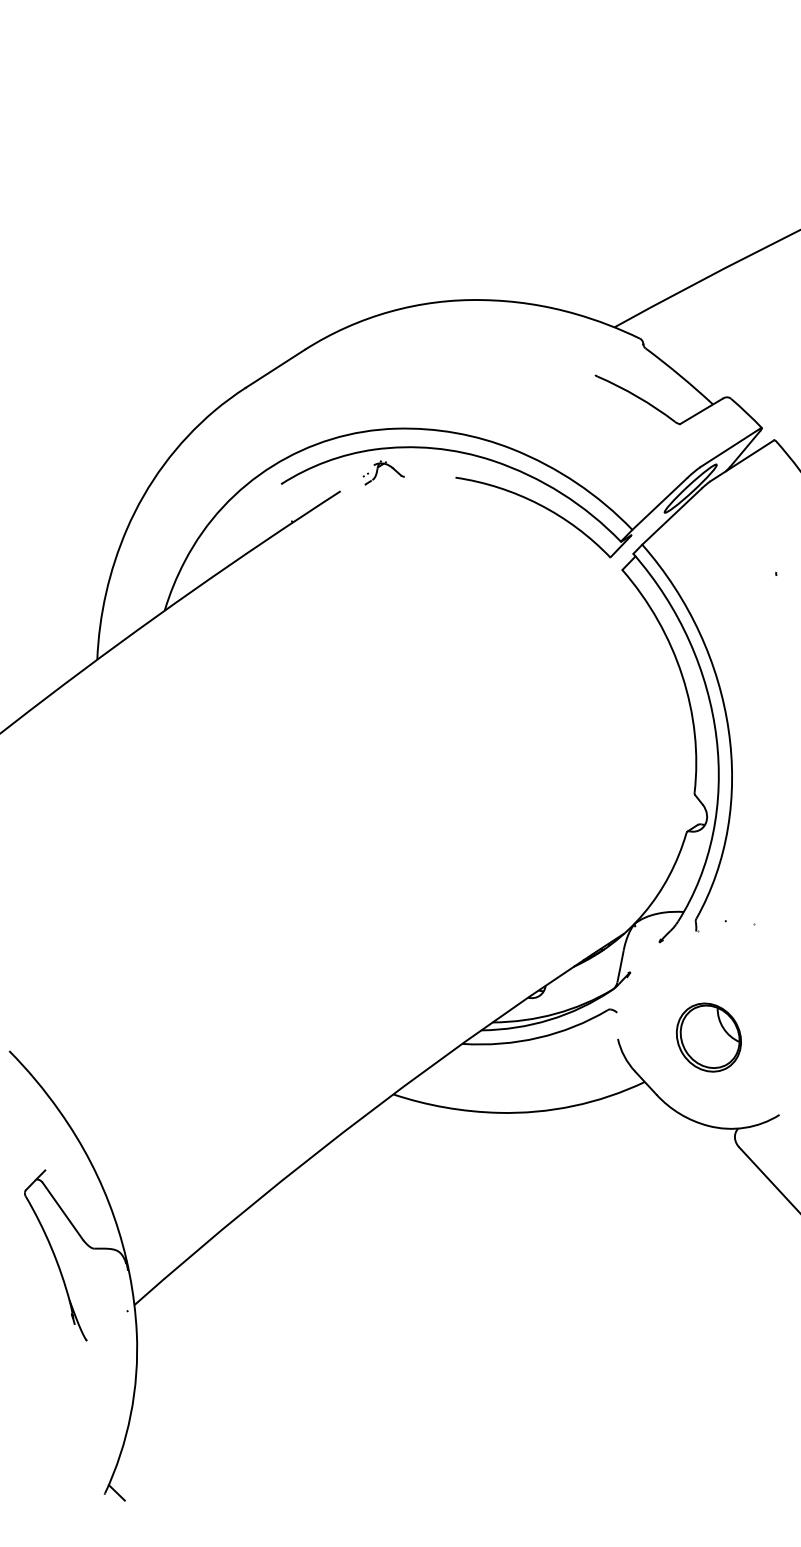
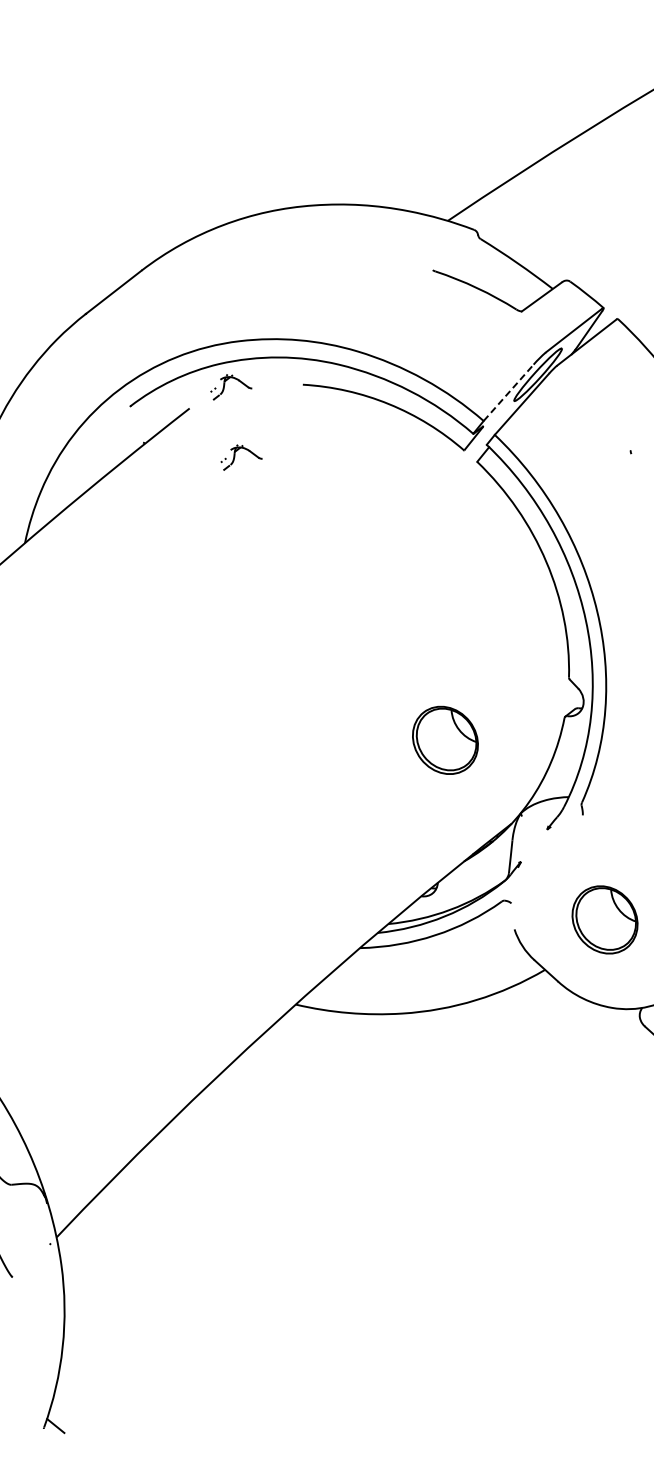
line: (659, 504) -> (508, 393), solid -> dashed
part: (387, 543) -> (240, 456), added
part: (565, 844) -> (445, 740), added

